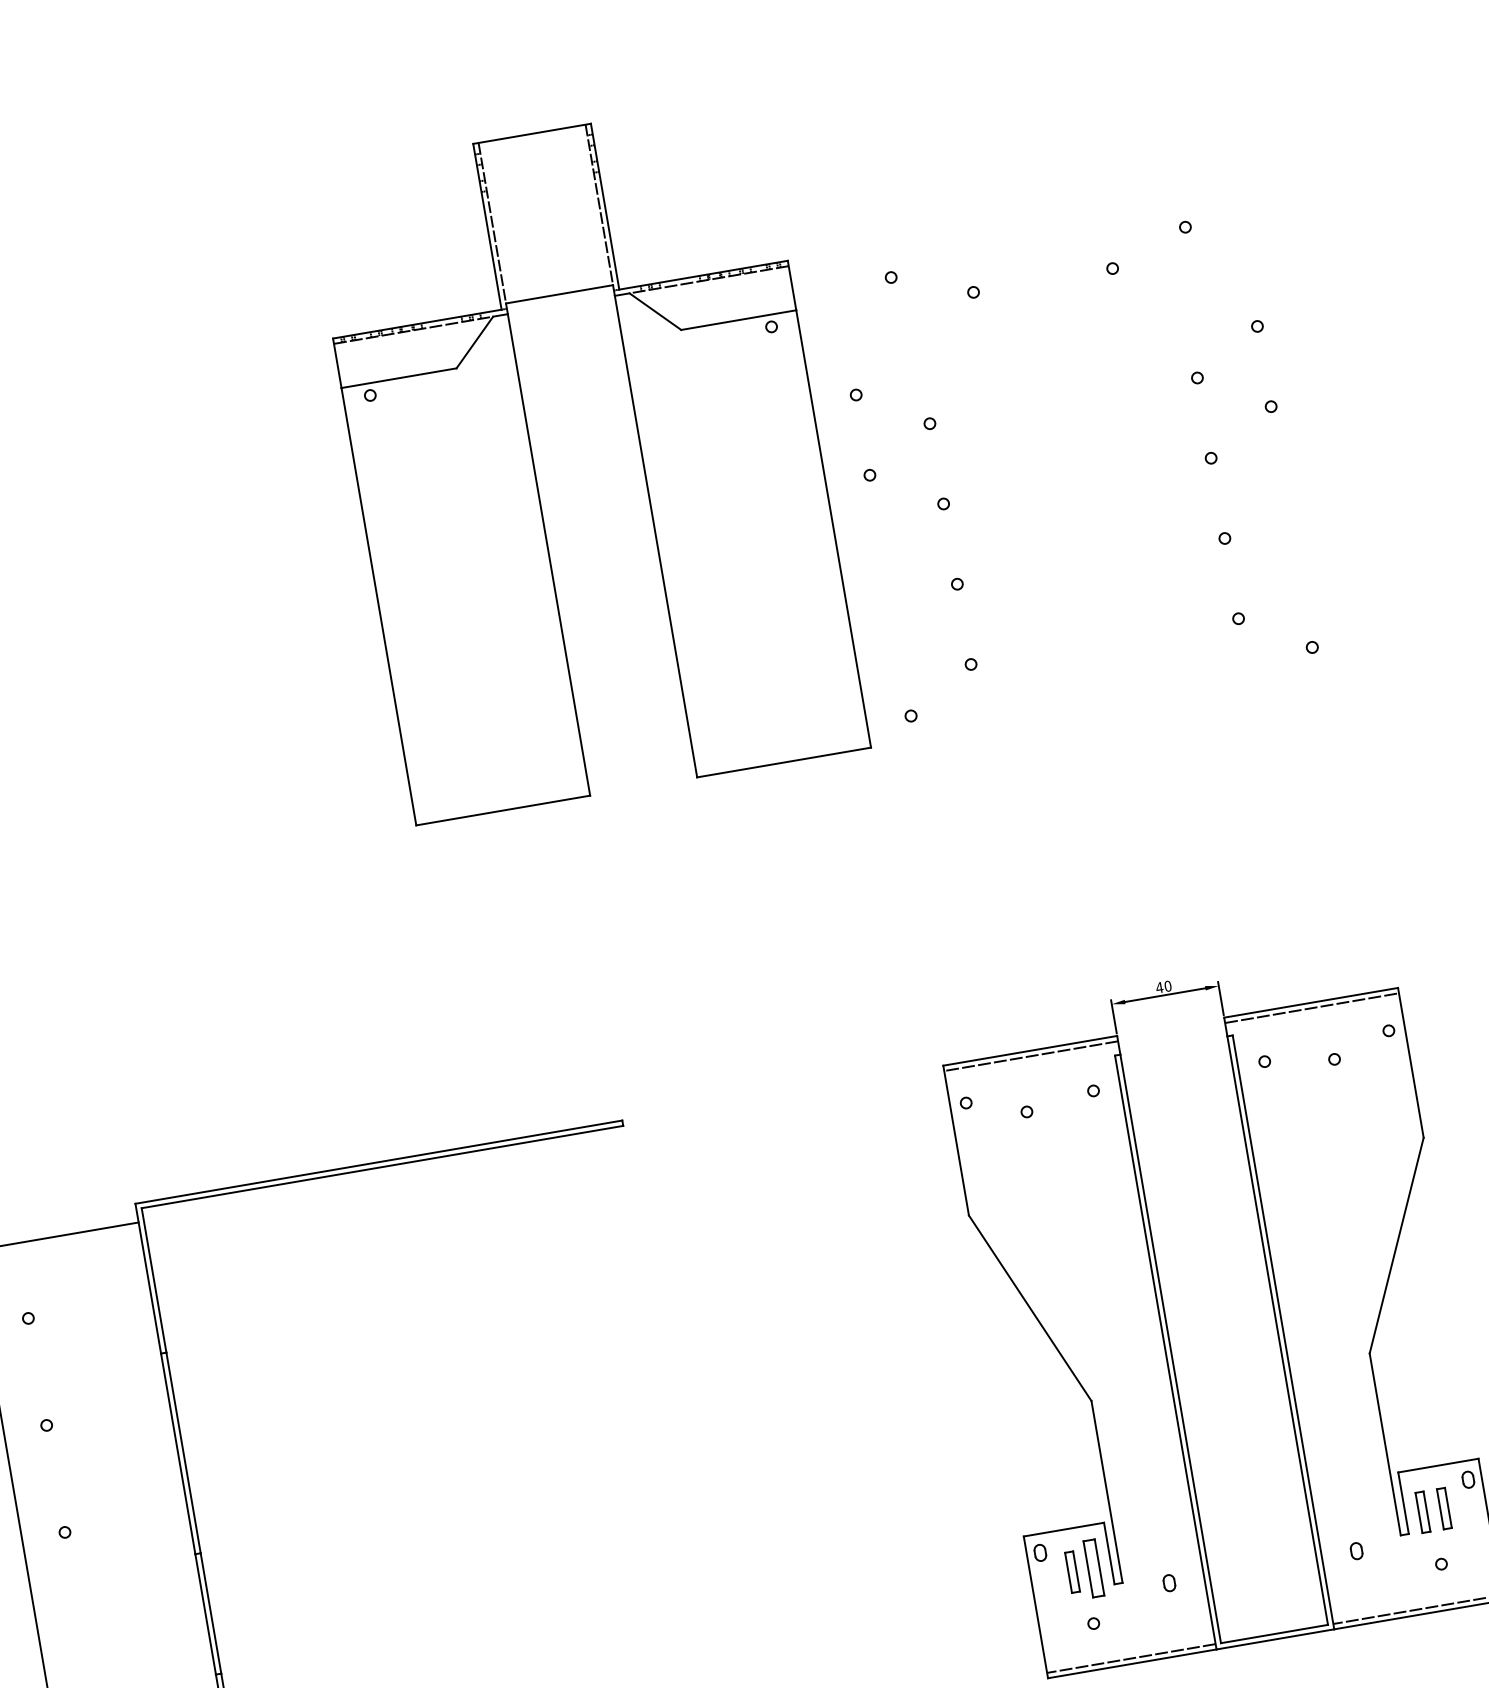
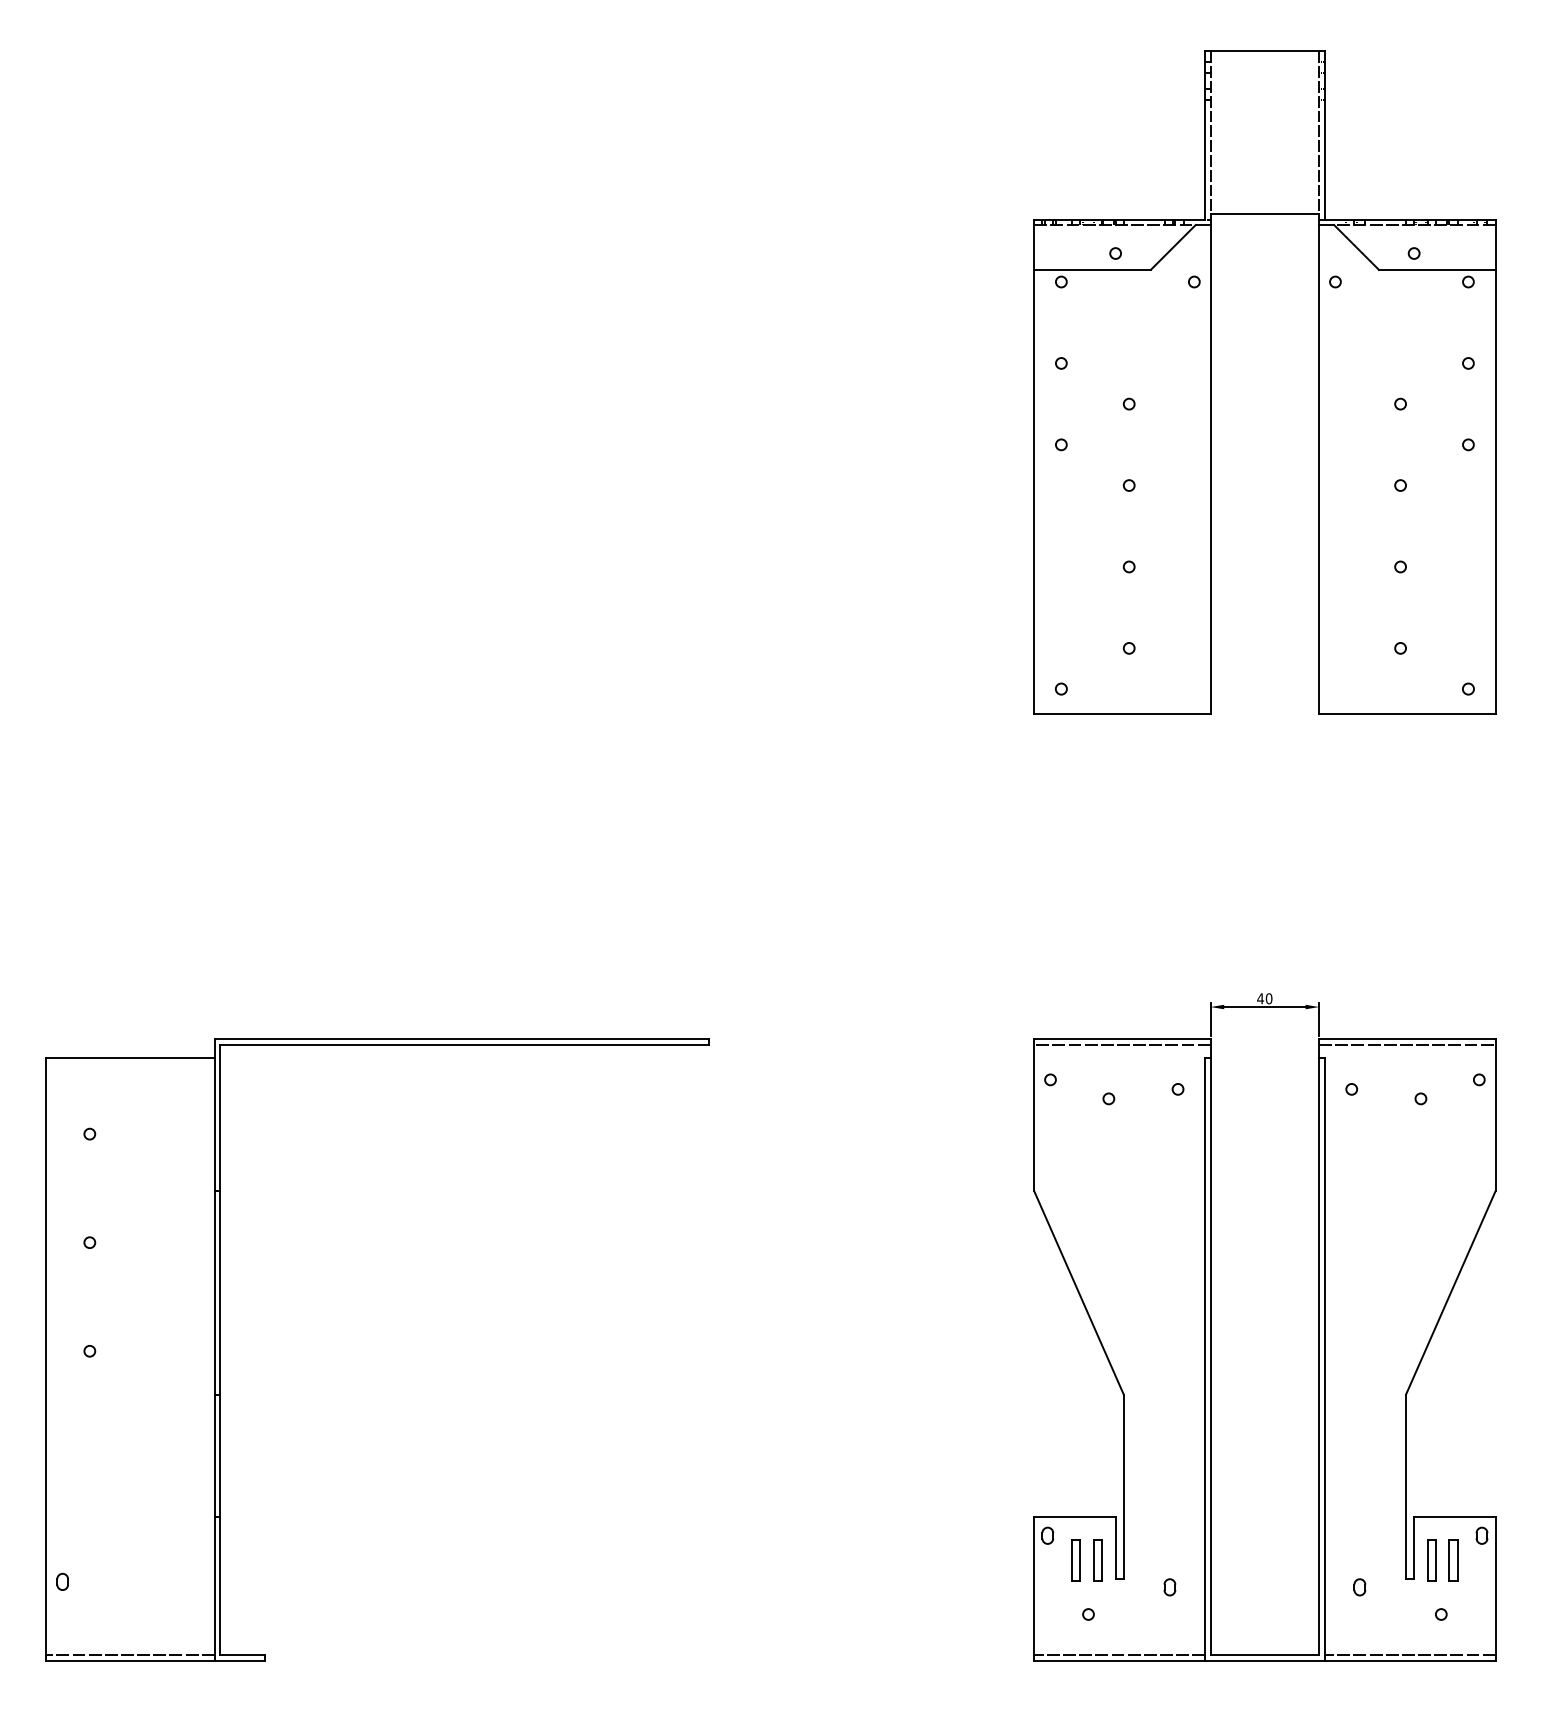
part: (535, 469) -> (1211, 382), moved
part: (1093, 1568) -> (1097, 1560), size x0.71

